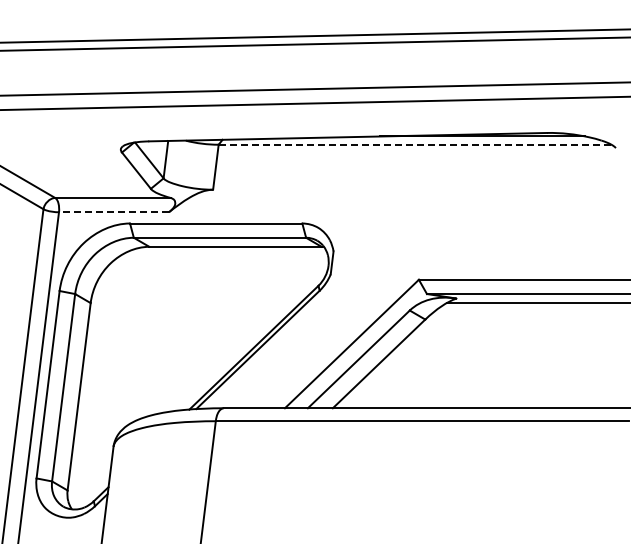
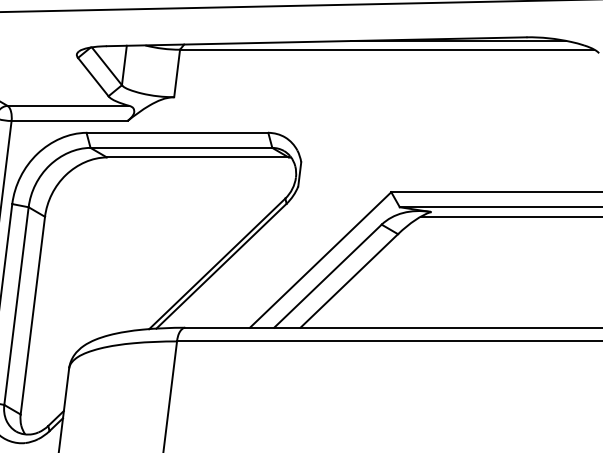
line: (415, 144) -> (387, 49), dashed -> solid
line: (113, 212) -> (69, 121), dashed -> solid

